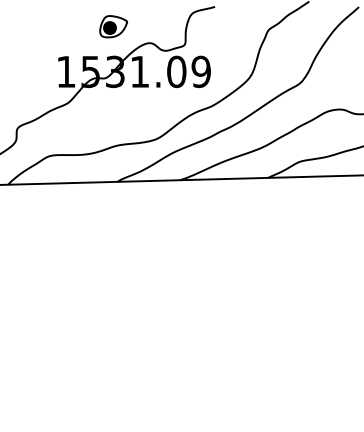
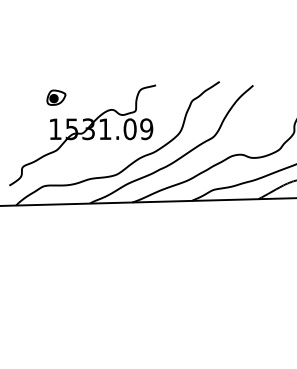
part: (113, 26) -> (56, 97), moved

